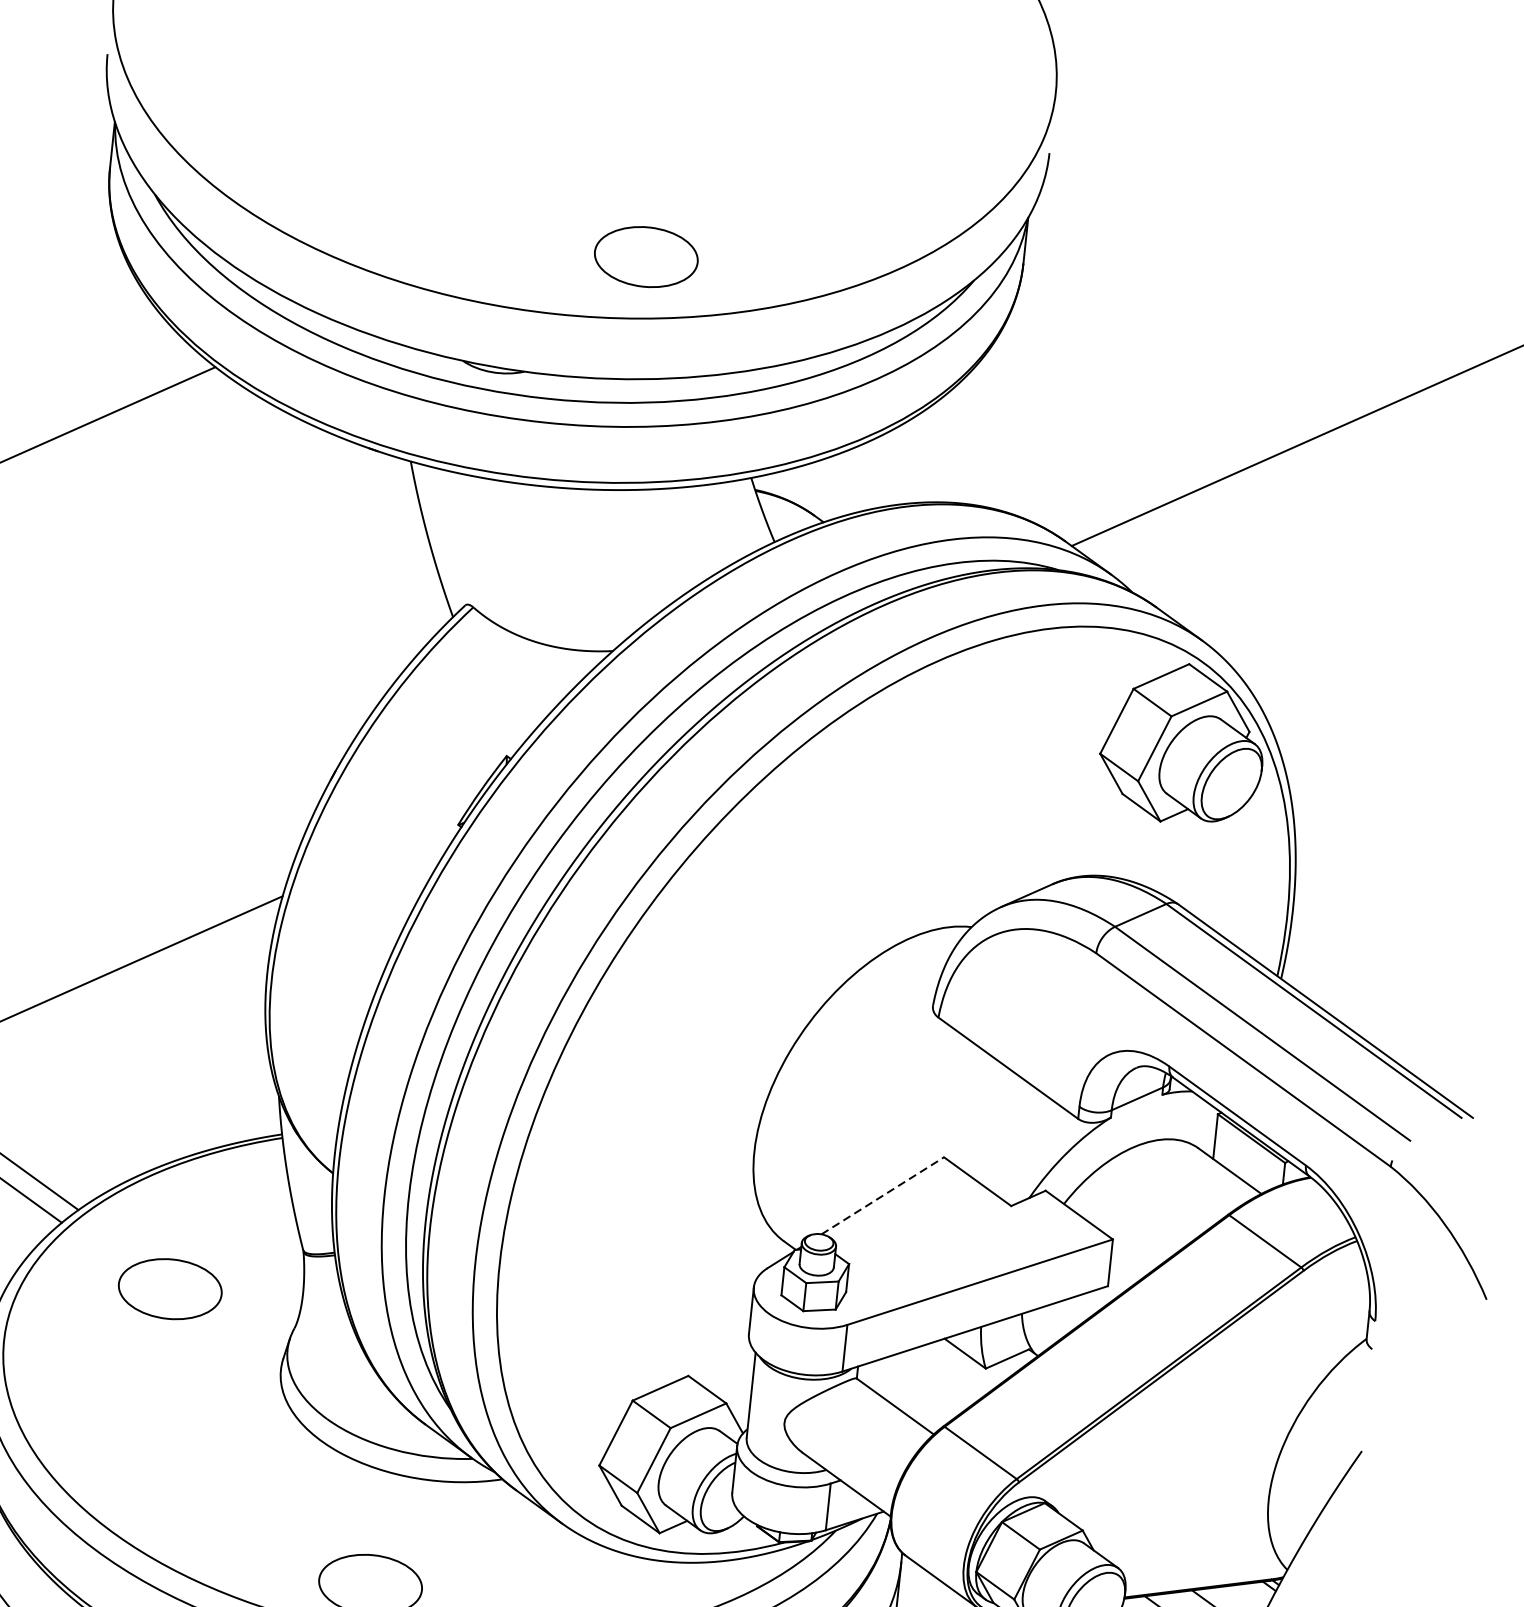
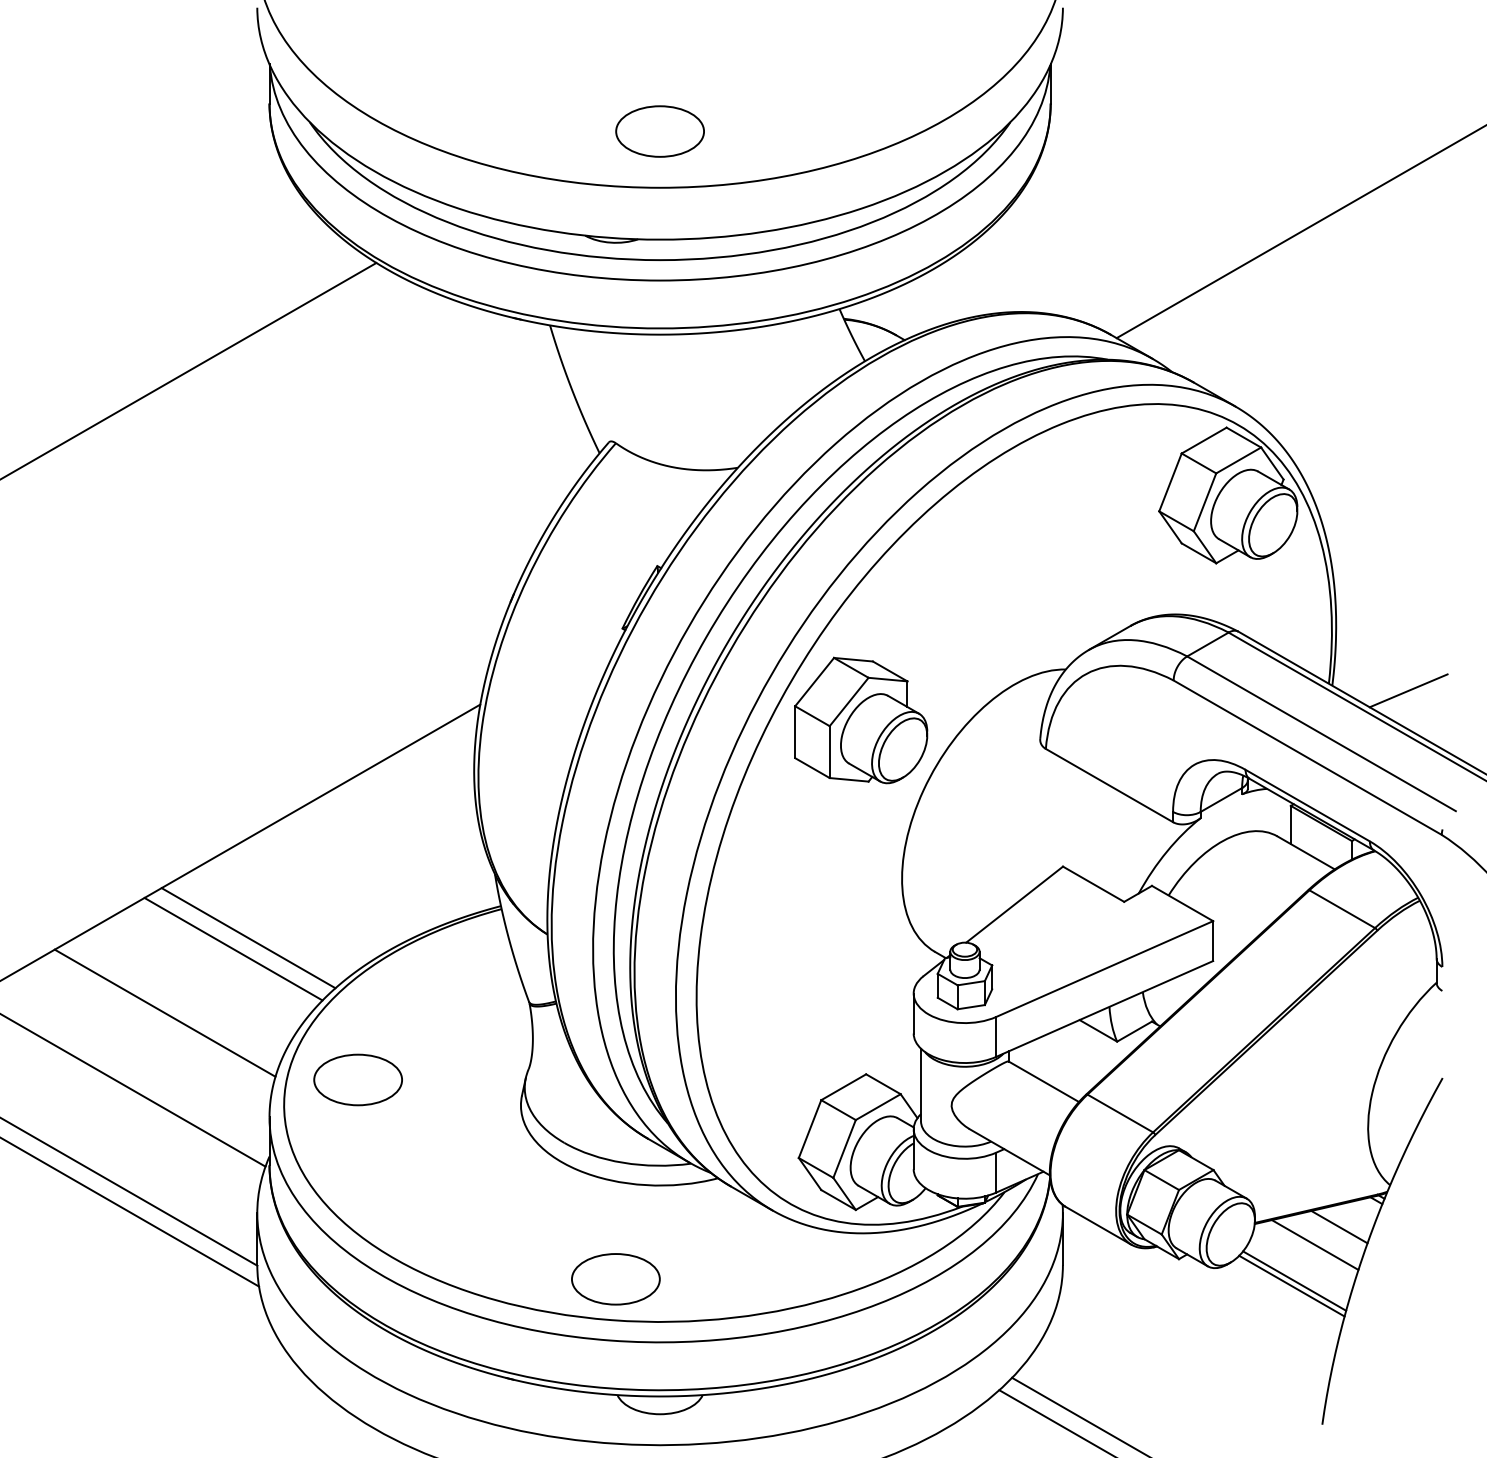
part: (645, 256) -> (659, 131), moved
part: (726, 961) -> (861, 720), added
line: (1369, 993) -> (1408, 690), added
line: (882, 1195) -> (1014, 904), dashed -> solid
part: (169, 1288) -> (357, 1079), moved

